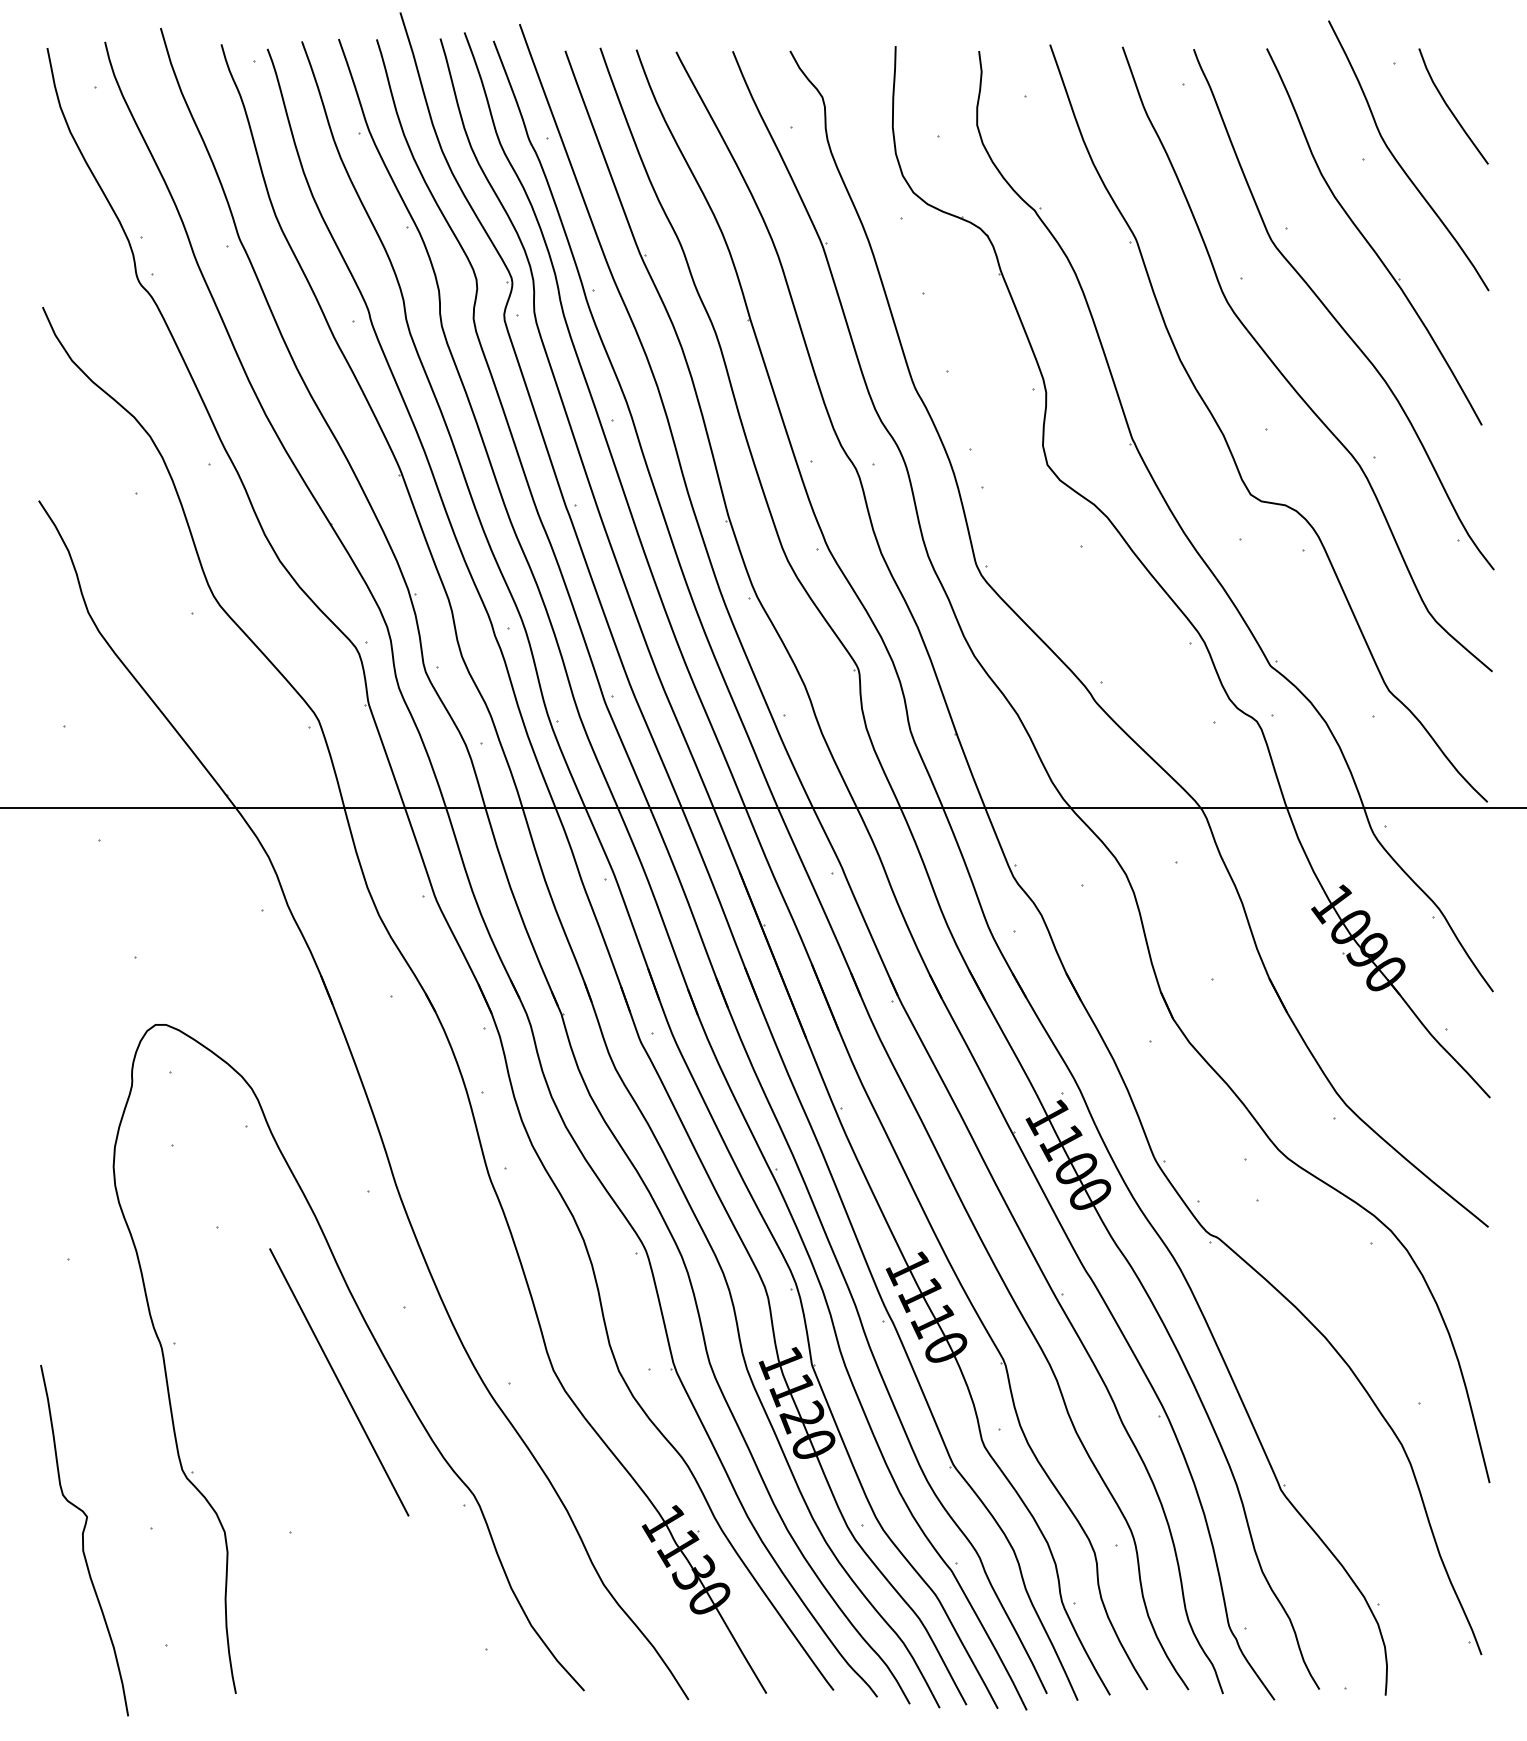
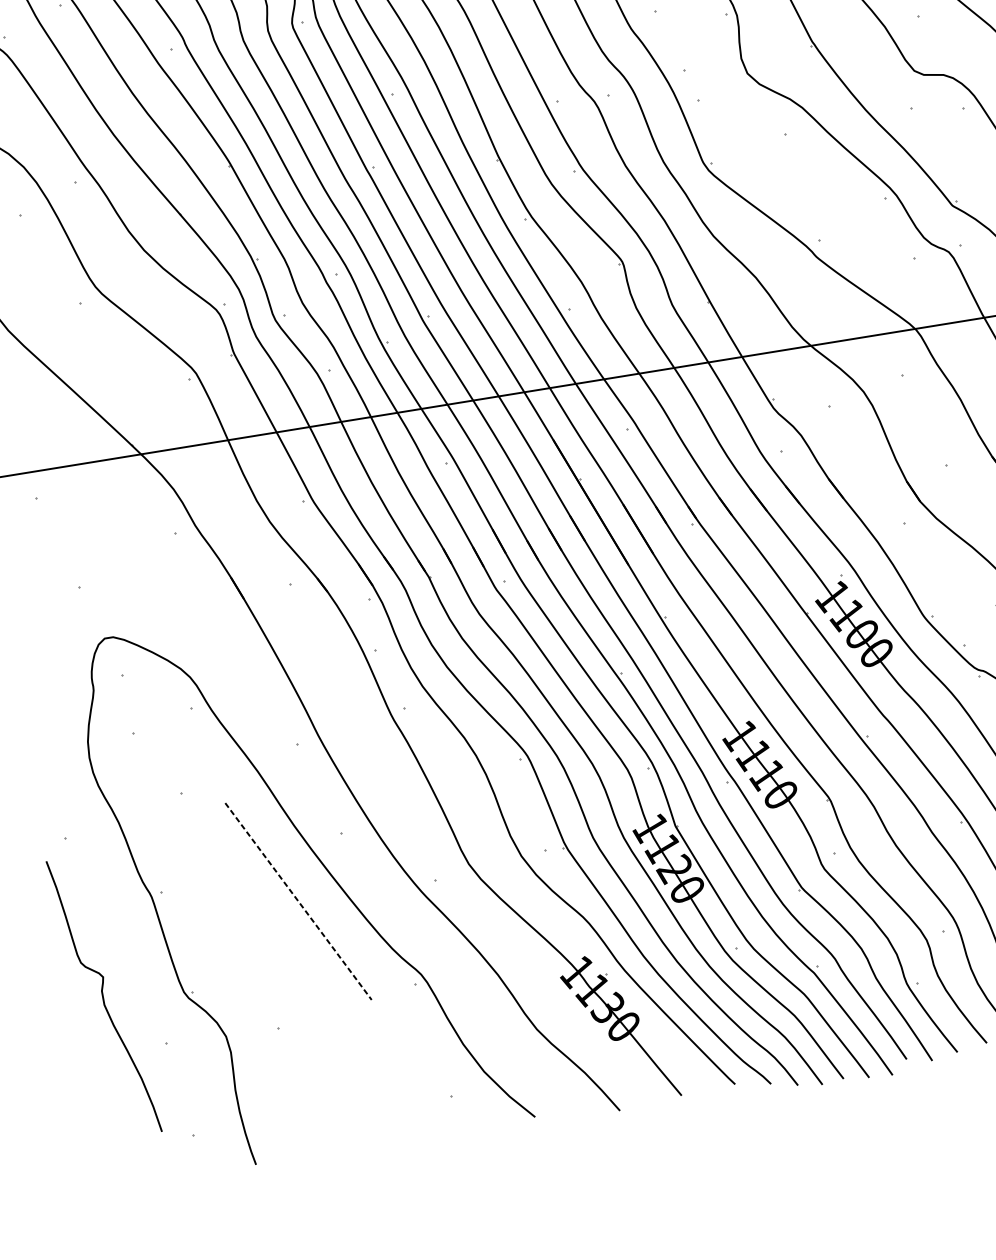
line: (339, 1382) -> (298, 901), solid -> dashed
curve: (83, 1540) -> (103, 996), moved

